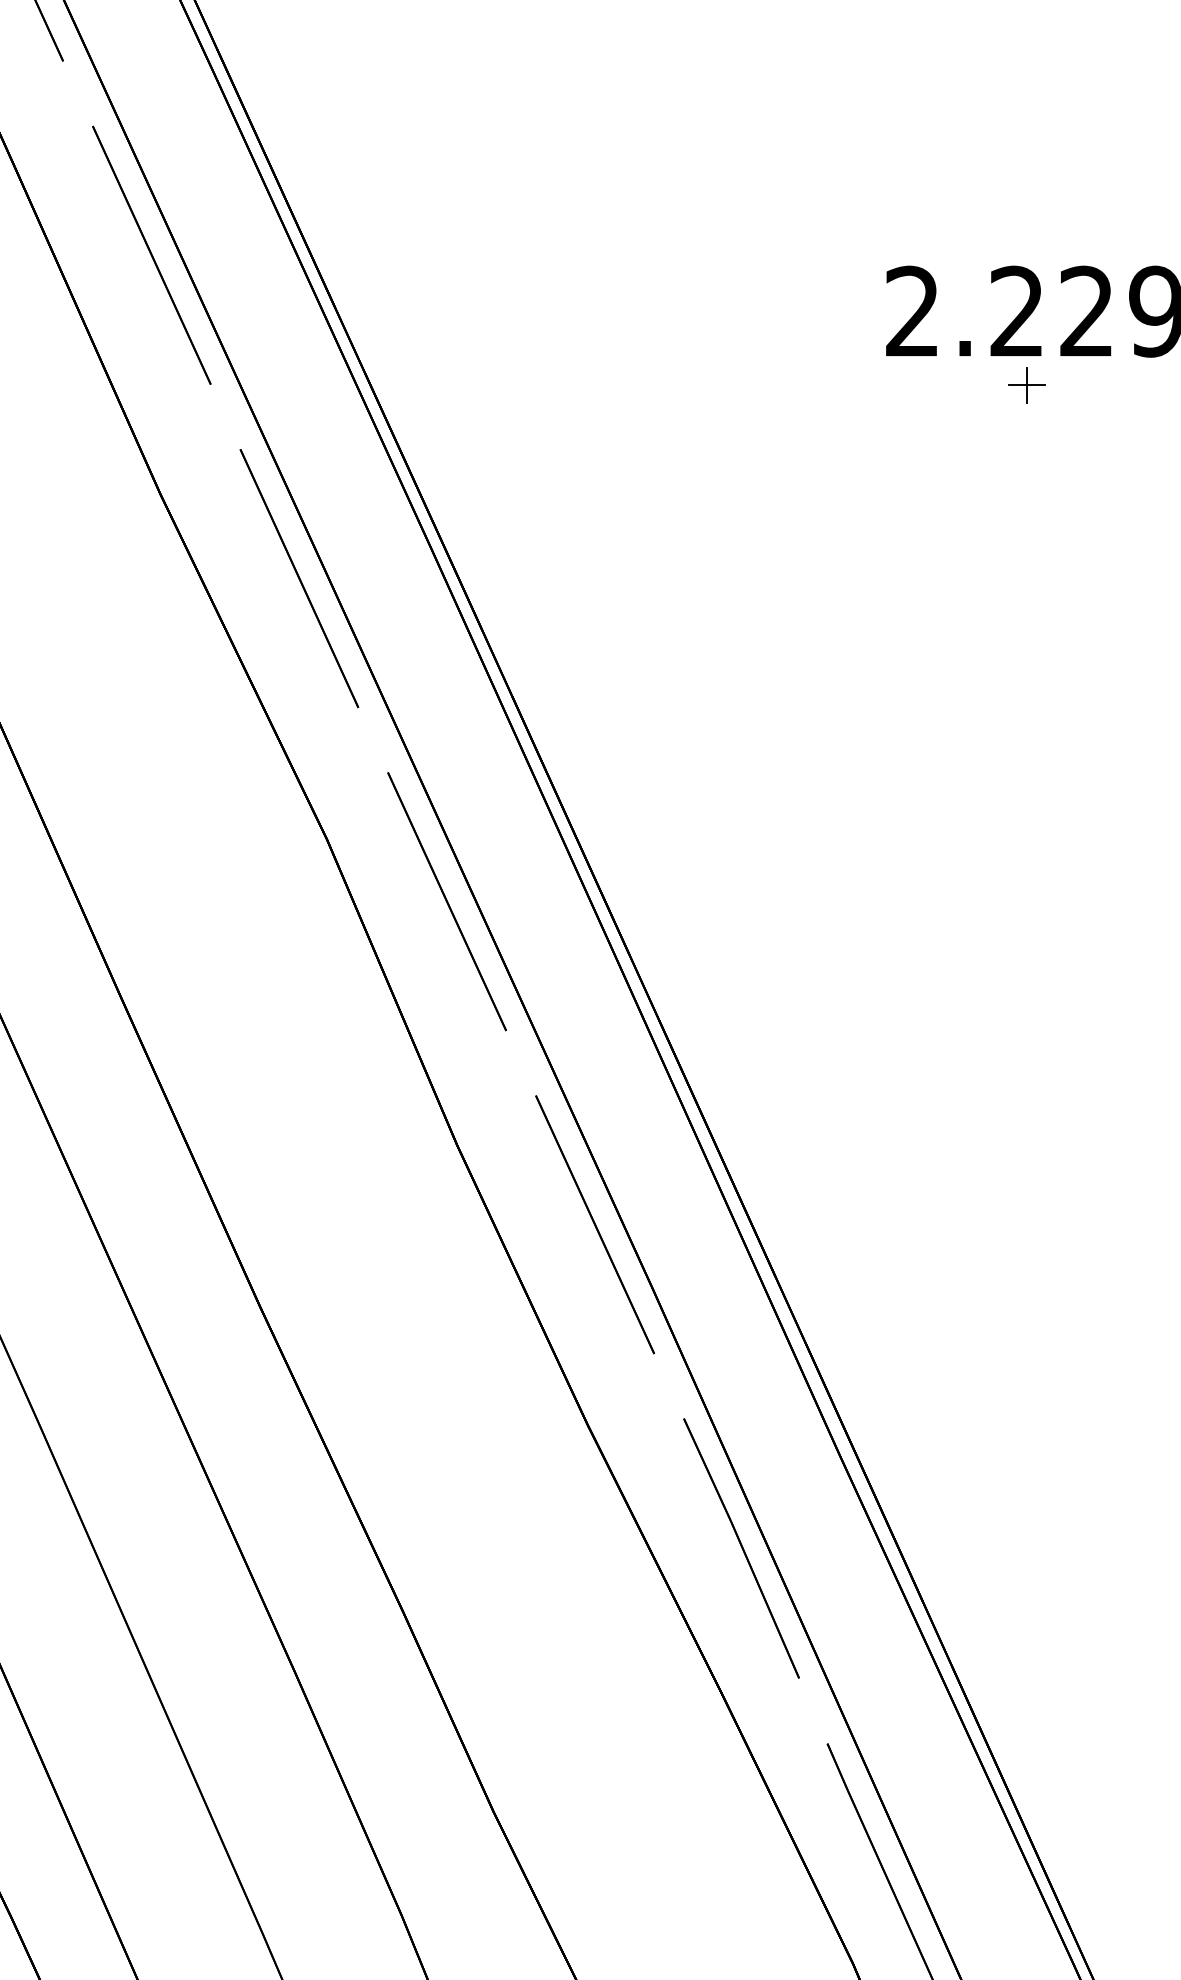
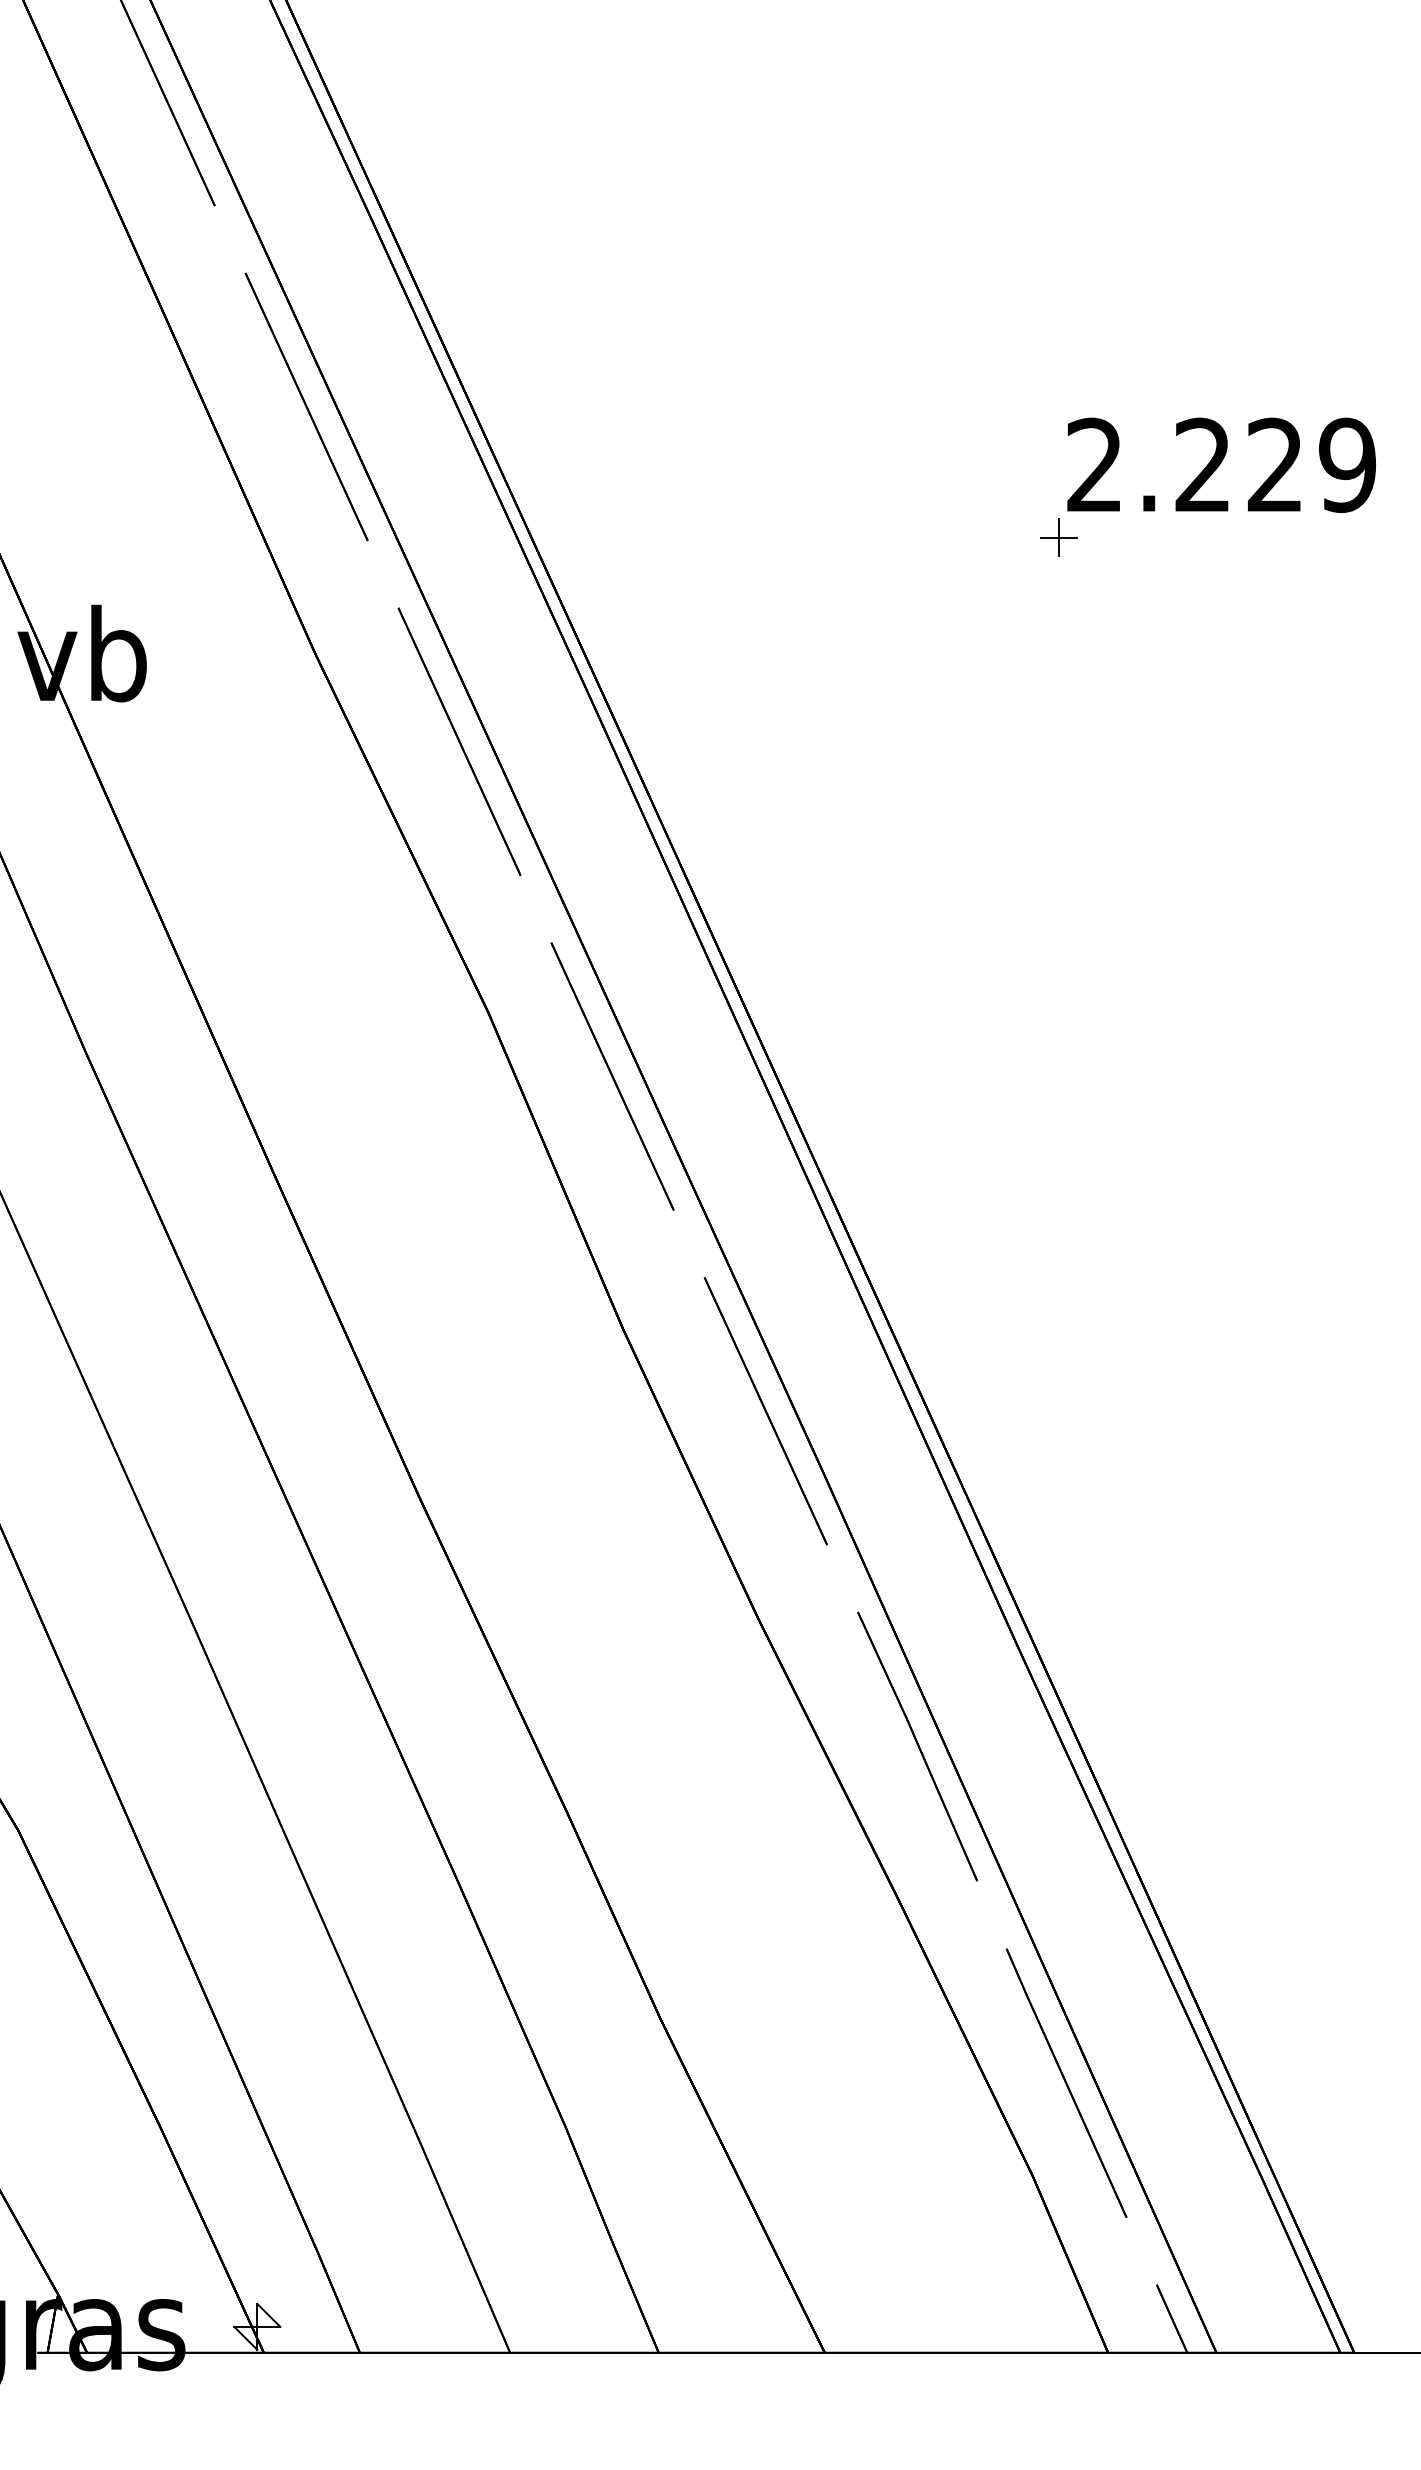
part: (1026, 385) -> (1058, 537), moved

